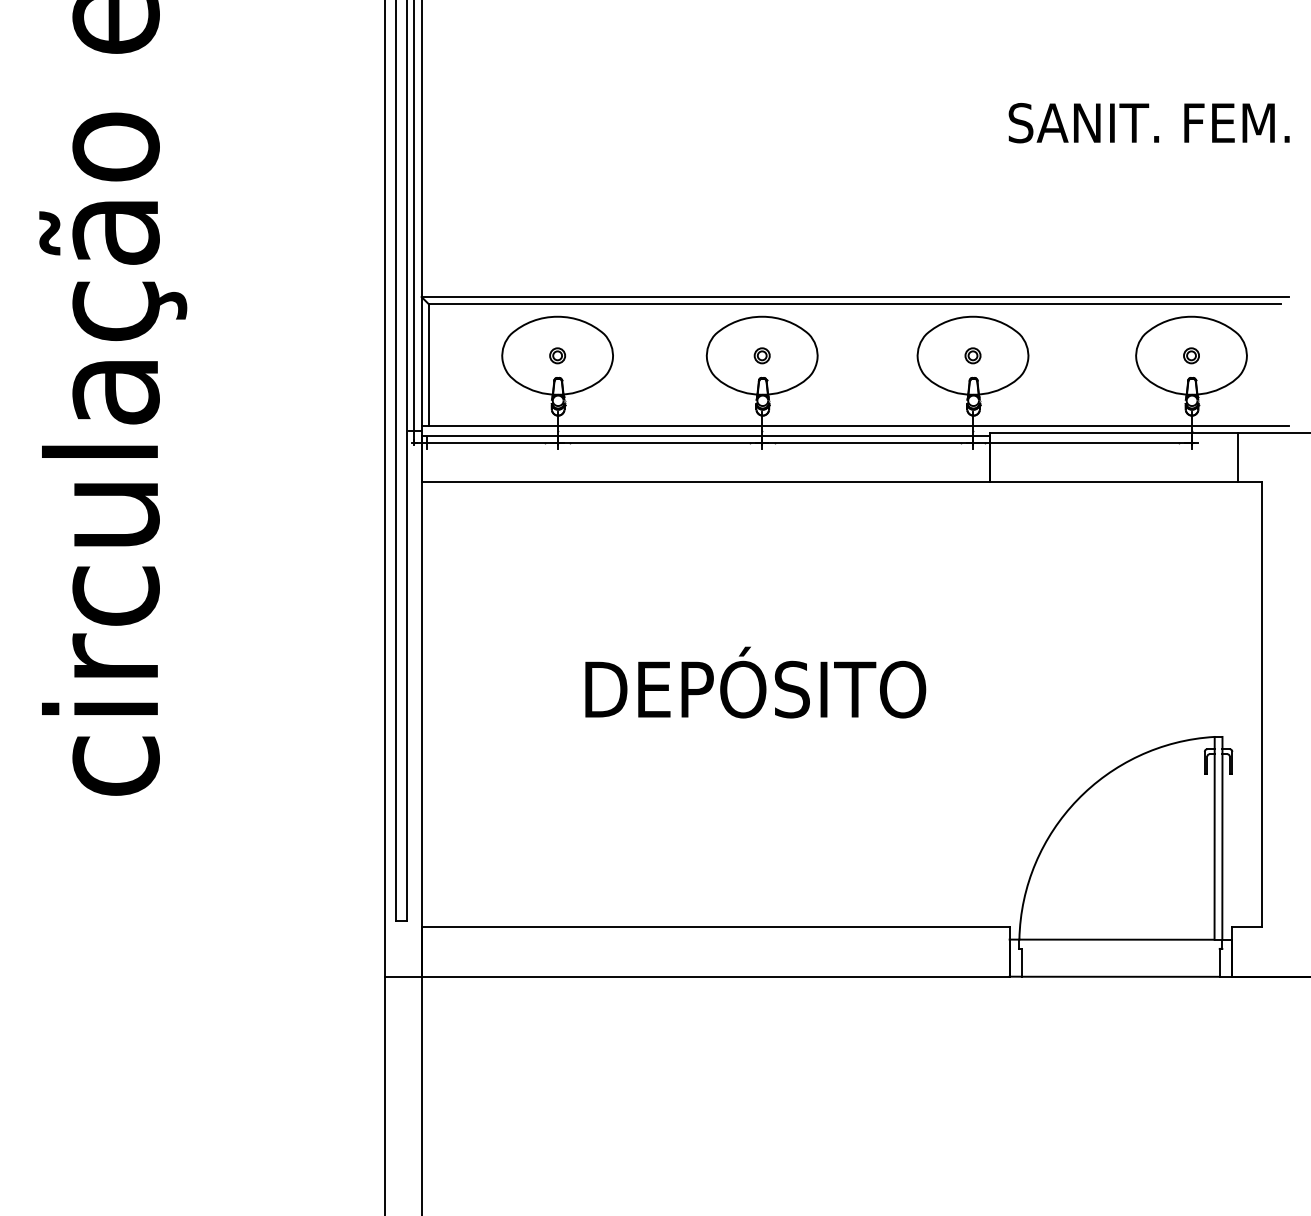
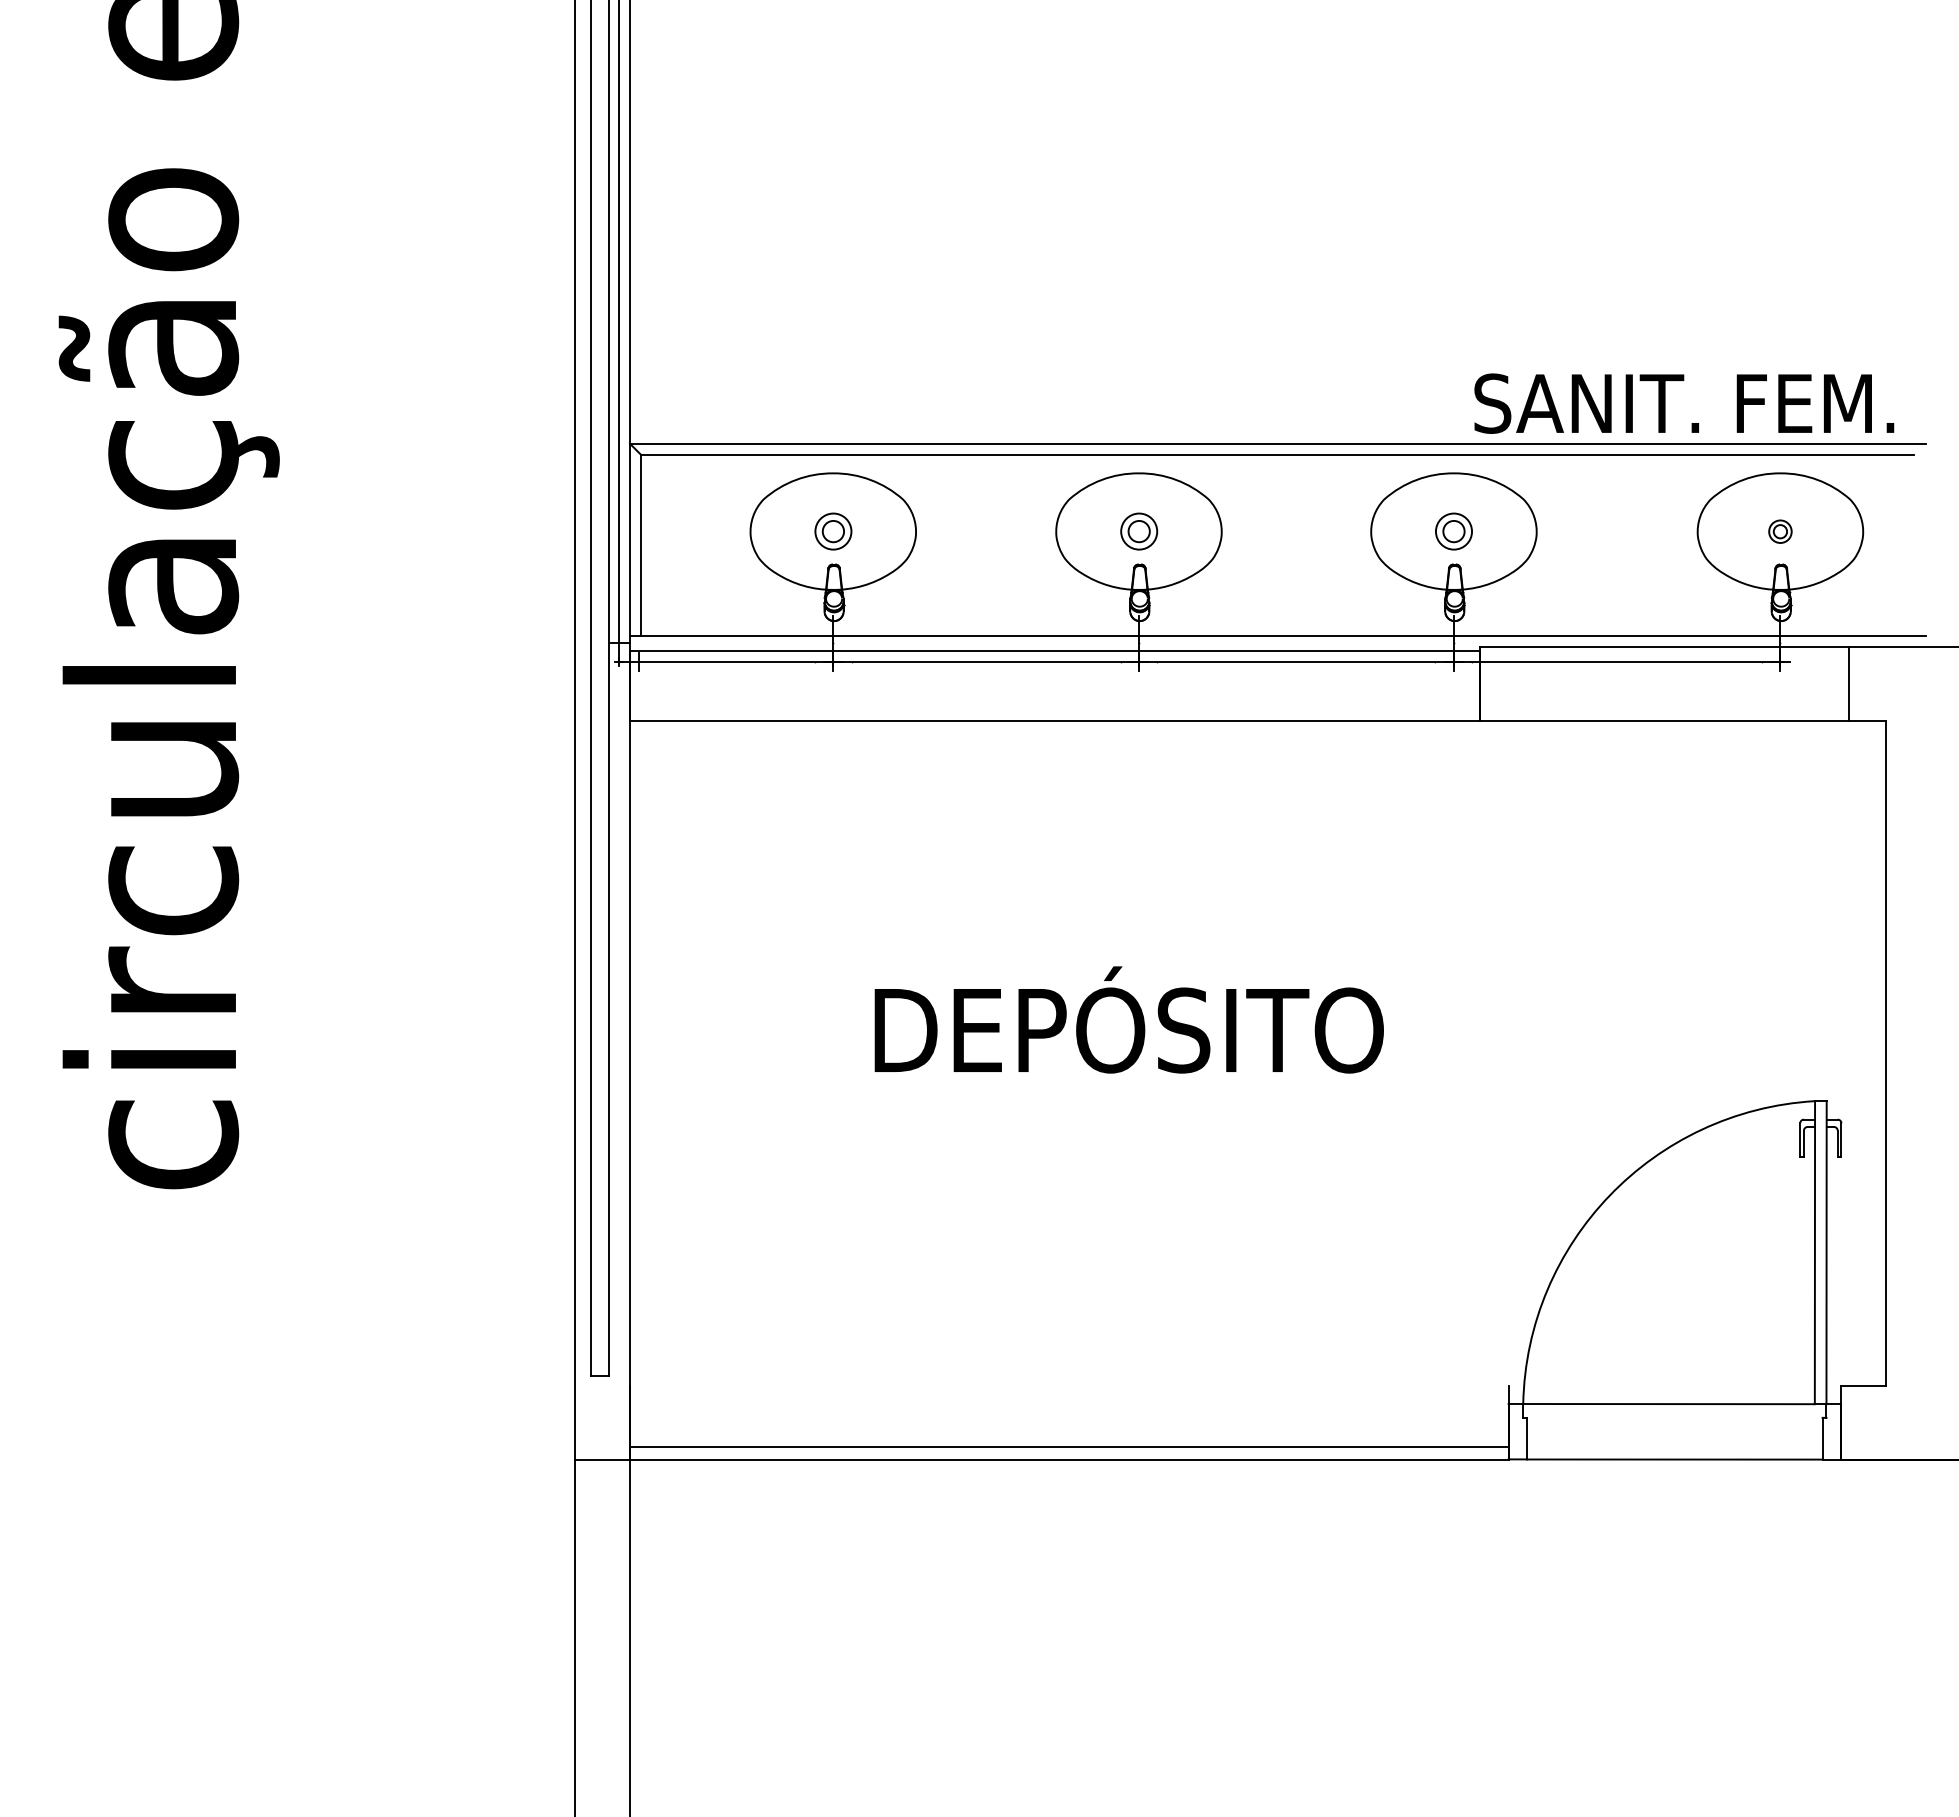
text: (1148, 123) -> (1683, 404), moved
part: (557, 355) -> (833, 531), size x1.6
part: (761, 355) -> (1137, 531), size x1.6
part: (972, 355) -> (1453, 531), size x1.6
line: (715, 927) -> (1069, 1447), moved

